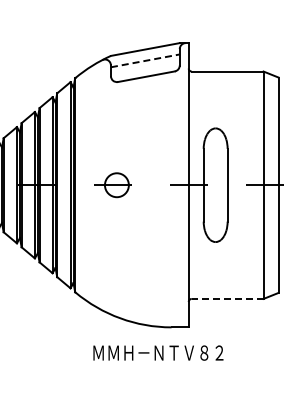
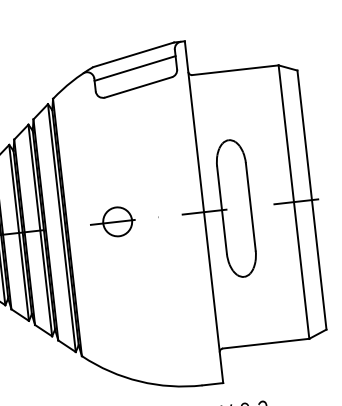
line: (145, 60) -> (135, 68), dashed -> solid
line: (227, 298) -> (265, 343), dashed -> solid

